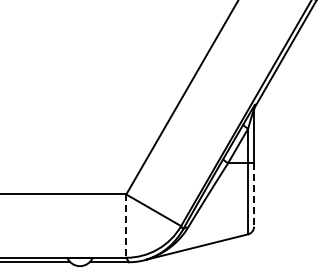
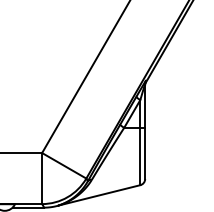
line: (254, 194) -> (145, 153), dashed -> solid
line: (126, 226) -> (42, 178), dashed -> solid

